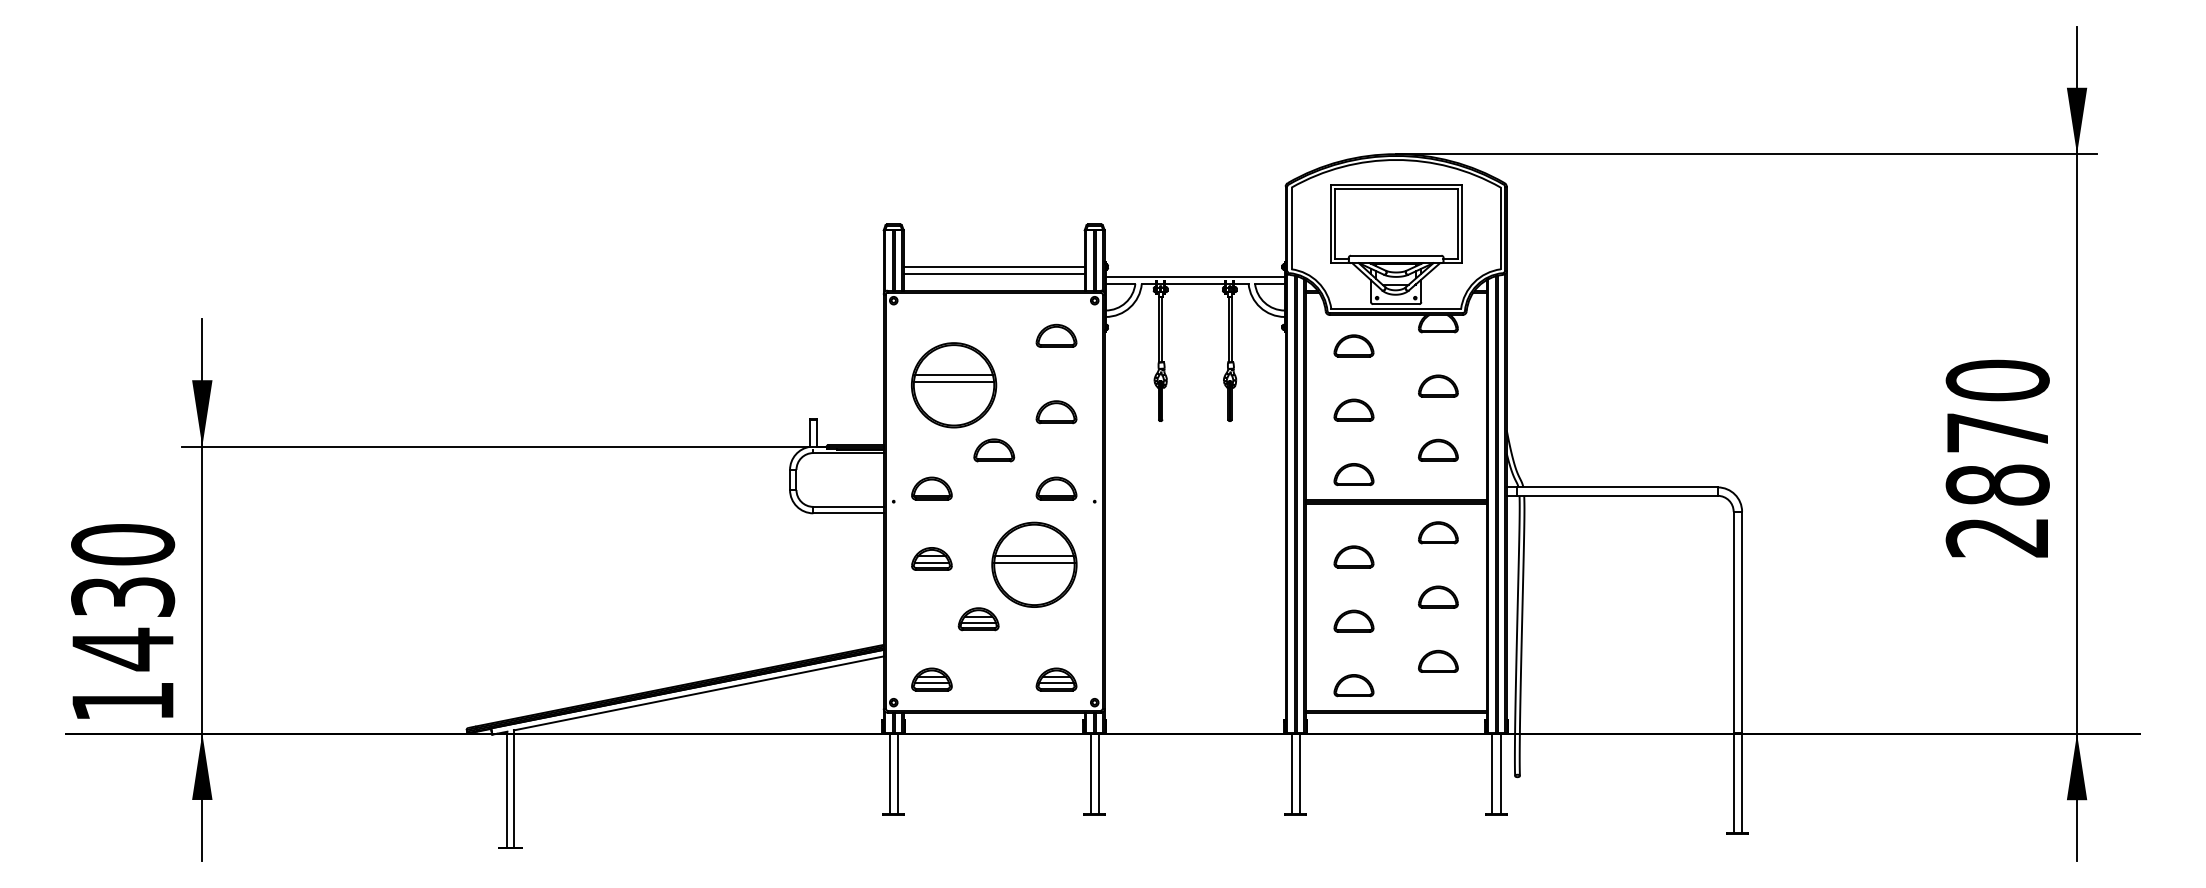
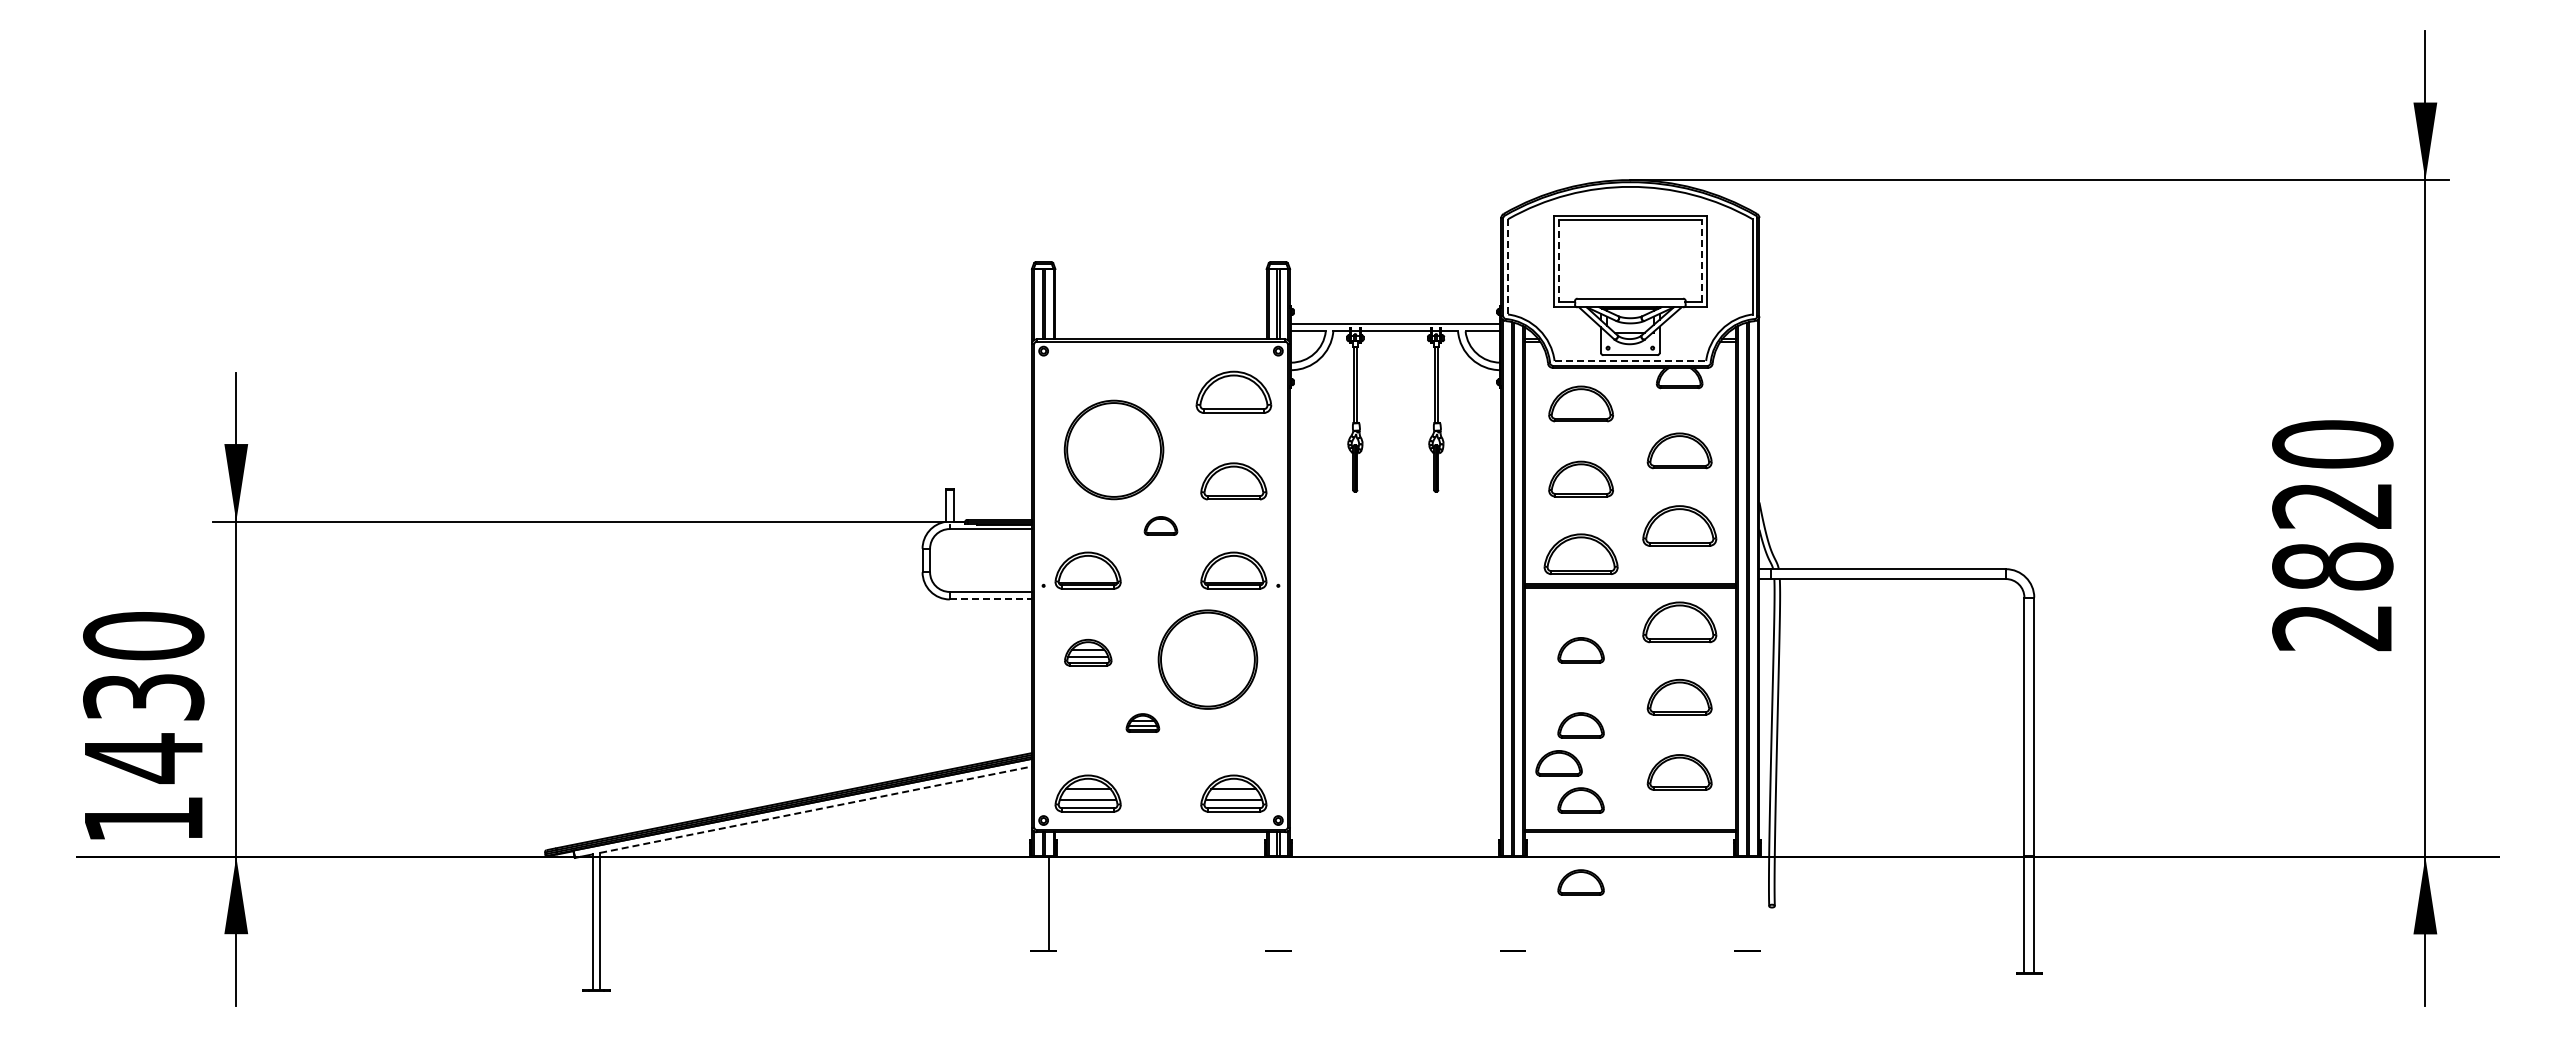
line: (1334, 223) -> (1558, 261), solid -> dashed
line: (1457, 223) -> (1701, 260), solid -> dashed
line: (1291, 228) -> (1508, 266), solid -> dashed
line: (993, 267) -> (1160, 312), removed
line: (993, 273) -> (1160, 319), removed
line: (1396, 309) -> (1630, 361), solid -> dashed
part: (1056, 335) -> (1233, 391), size x1.6
part: (1353, 345) -> (1580, 403), size x1.4
line: (953, 375) -> (1113, 438), removed
line: (953, 381) -> (1113, 445), removed
part: (1438, 385) -> (1679, 450), size x1.4
part: (1353, 409) -> (1580, 478), size x1.4
part: (1056, 412) -> (1233, 481), size x1.4
text: (1996, 432) -> (2331, 505), 2870 -> 2820
part: (993, 449) -> (1160, 525), size x0.7
part: (1438, 449) -> (1679, 525), size x1.6
part: (1353, 473) -> (1580, 553), size x1.6
part: (932, 488) -> (1088, 570), size x1.4
part: (1056, 488) -> (1233, 570), size x1.4
line: (849, 513) -> (991, 599), solid -> dashed
part: (1438, 532) -> (1679, 621), size x1.6
line: (1034, 556) -> (1207, 649), removed
line: (1034, 563) -> (1207, 657), removed
part: (1438, 597) -> (1679, 697), size x1.4
part: (978, 618) -> (1142, 722), size x0.7
part: (1334, 653) -> (1558, 763), added
part: (1438, 661) -> (1679, 772), size x1.4
part: (932, 679) -> (1088, 793), size x1.4
part: (1056, 679) -> (1233, 793), size x1.4
line: (699, 693) -> (816, 809), solid -> dashed
part: (1353, 755) -> (1580, 882), added
line: (889, 773) -> (1038, 903), removed
line: (1090, 773) -> (1273, 903), removed
line: (1099, 773) -> (1283, 903), removed
line: (1291, 773) -> (1508, 903), removed
line: (1299, 773) -> (1517, 903), removed
line: (1492, 773) -> (1742, 903), removed
line: (1500, 773) -> (1752, 903), removed

